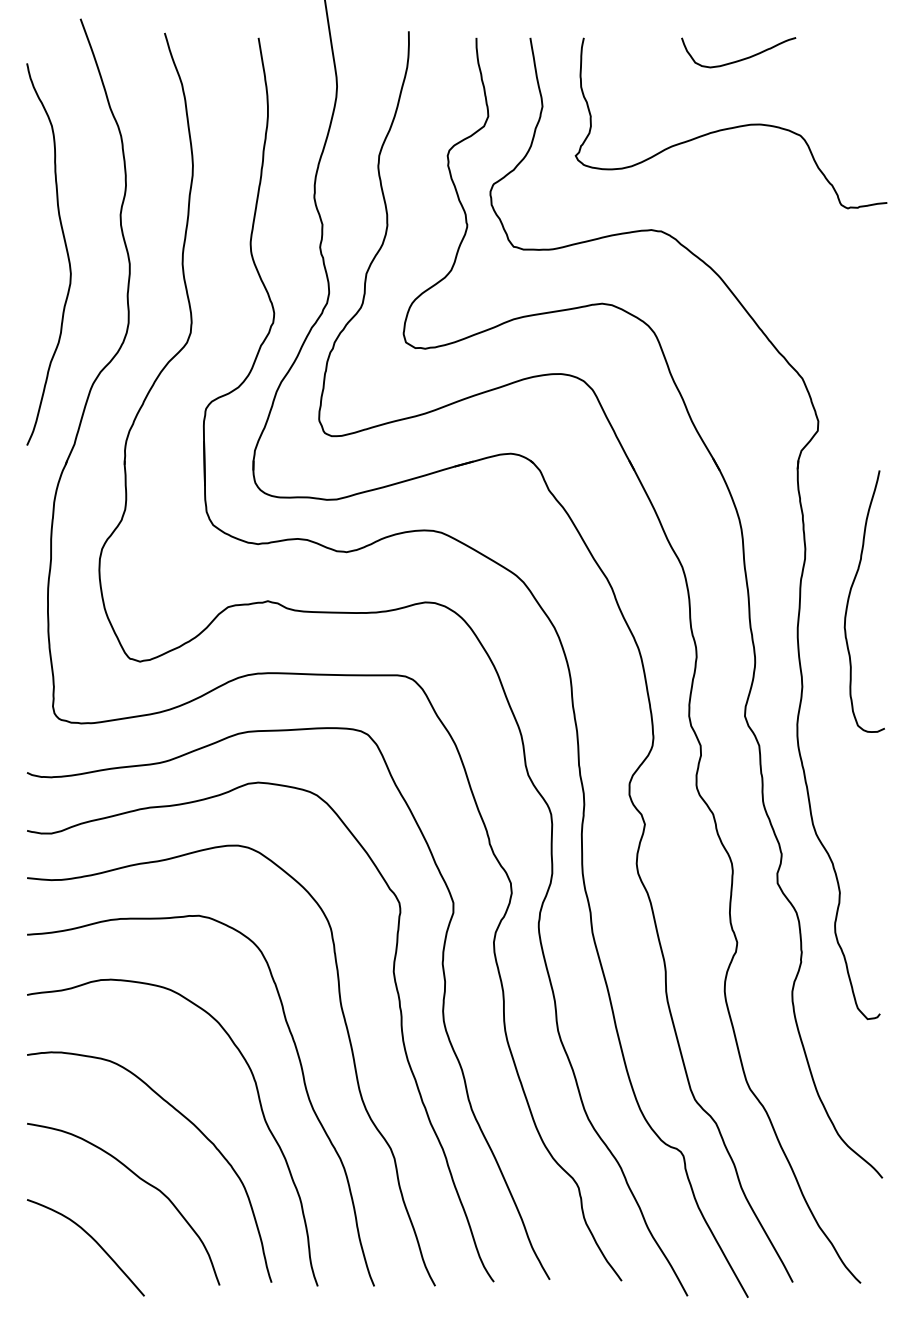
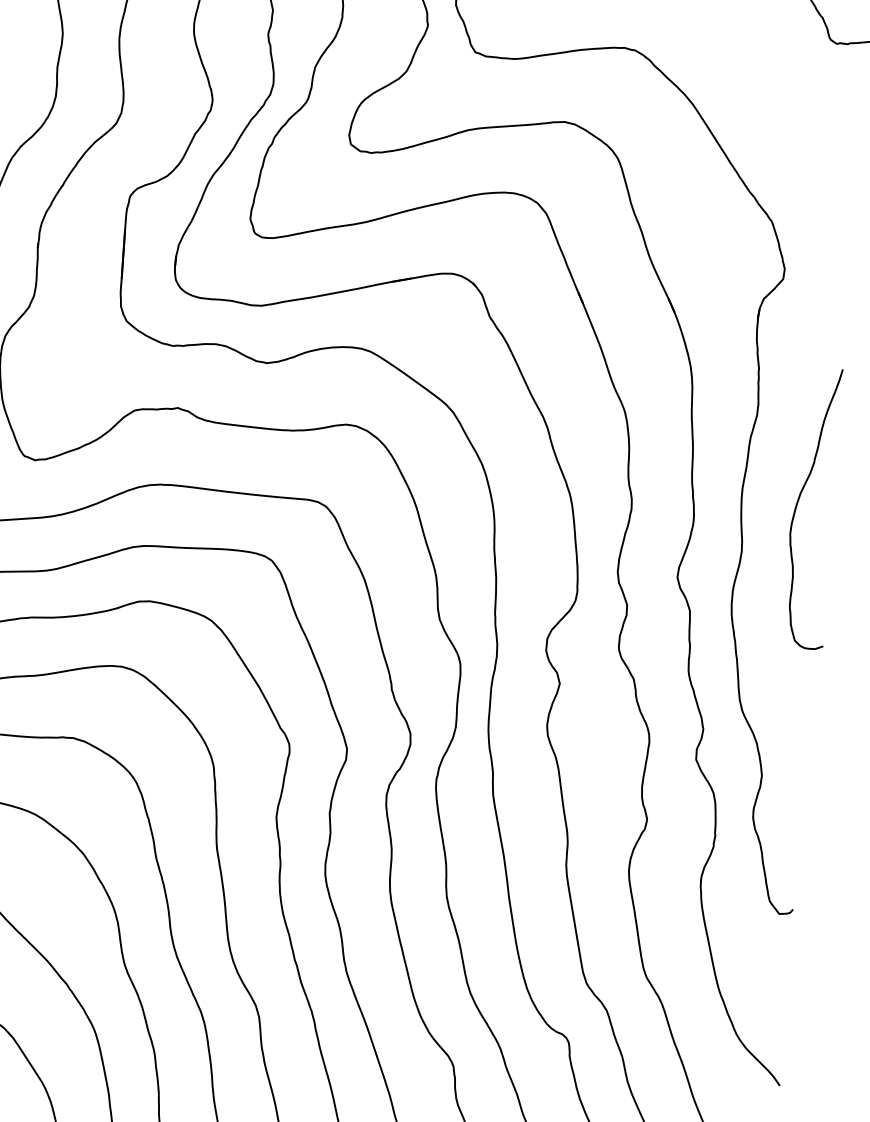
curve: (849, 600) -> (797, 505), moved

